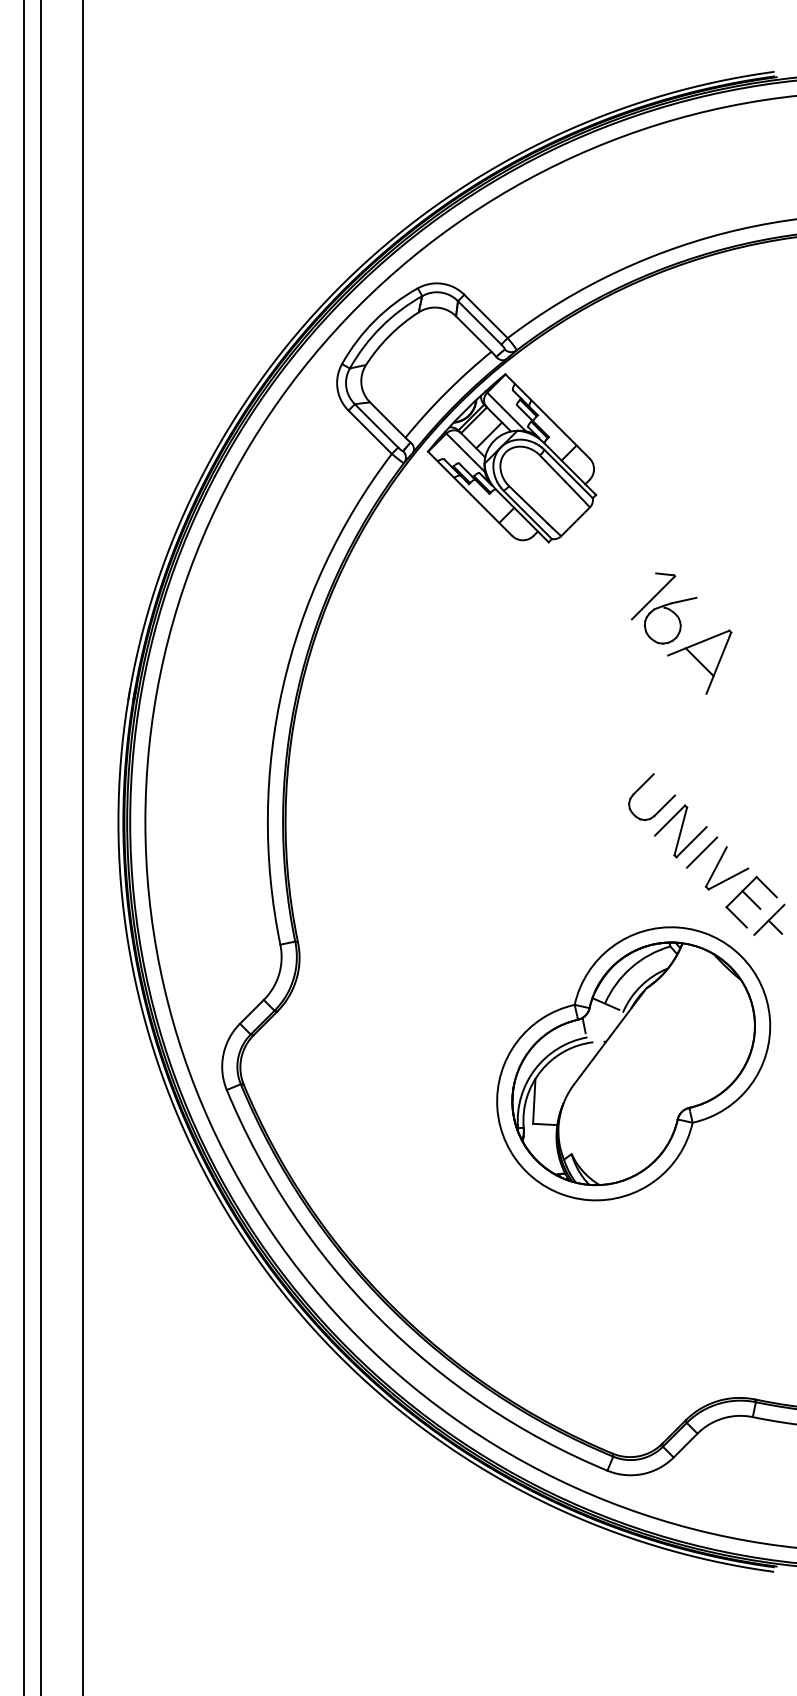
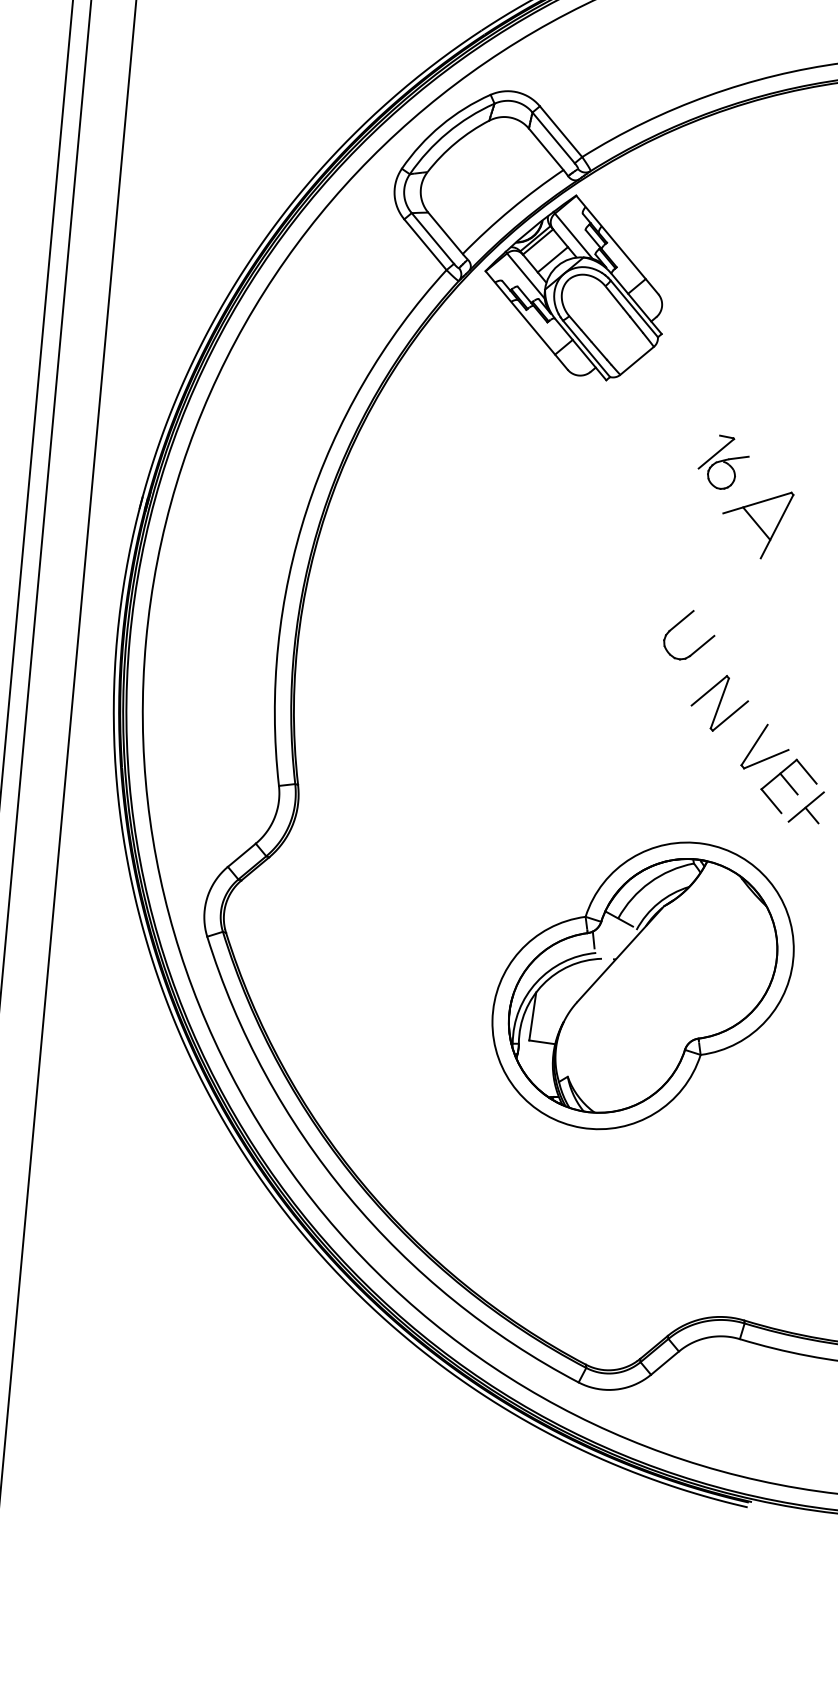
part: (663, 608) -> (723, 462), size x0.7
part: (662, 806) -> (699, 646), moved
line: (701, 852) -> (739, 728), removed
part: (633, 1063) -> (642, 985), moved

